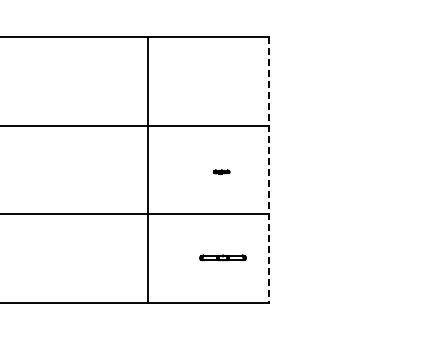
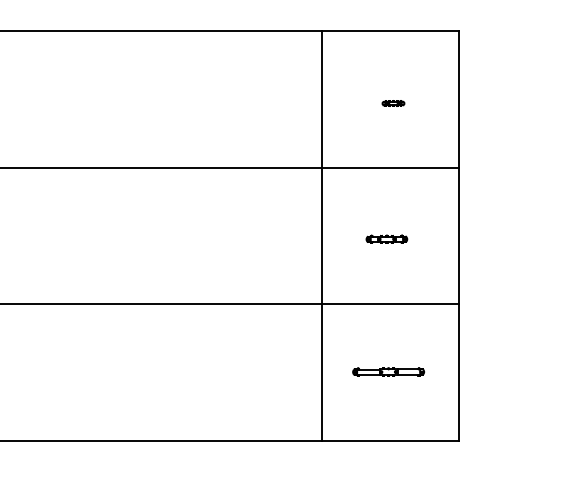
part: (226, 83) -> (393, 102), added
line: (148, 169) -> (322, 235), moved
line: (268, 169) -> (458, 235), dashed -> solid
part: (221, 171) -> (386, 238), size x1.67

